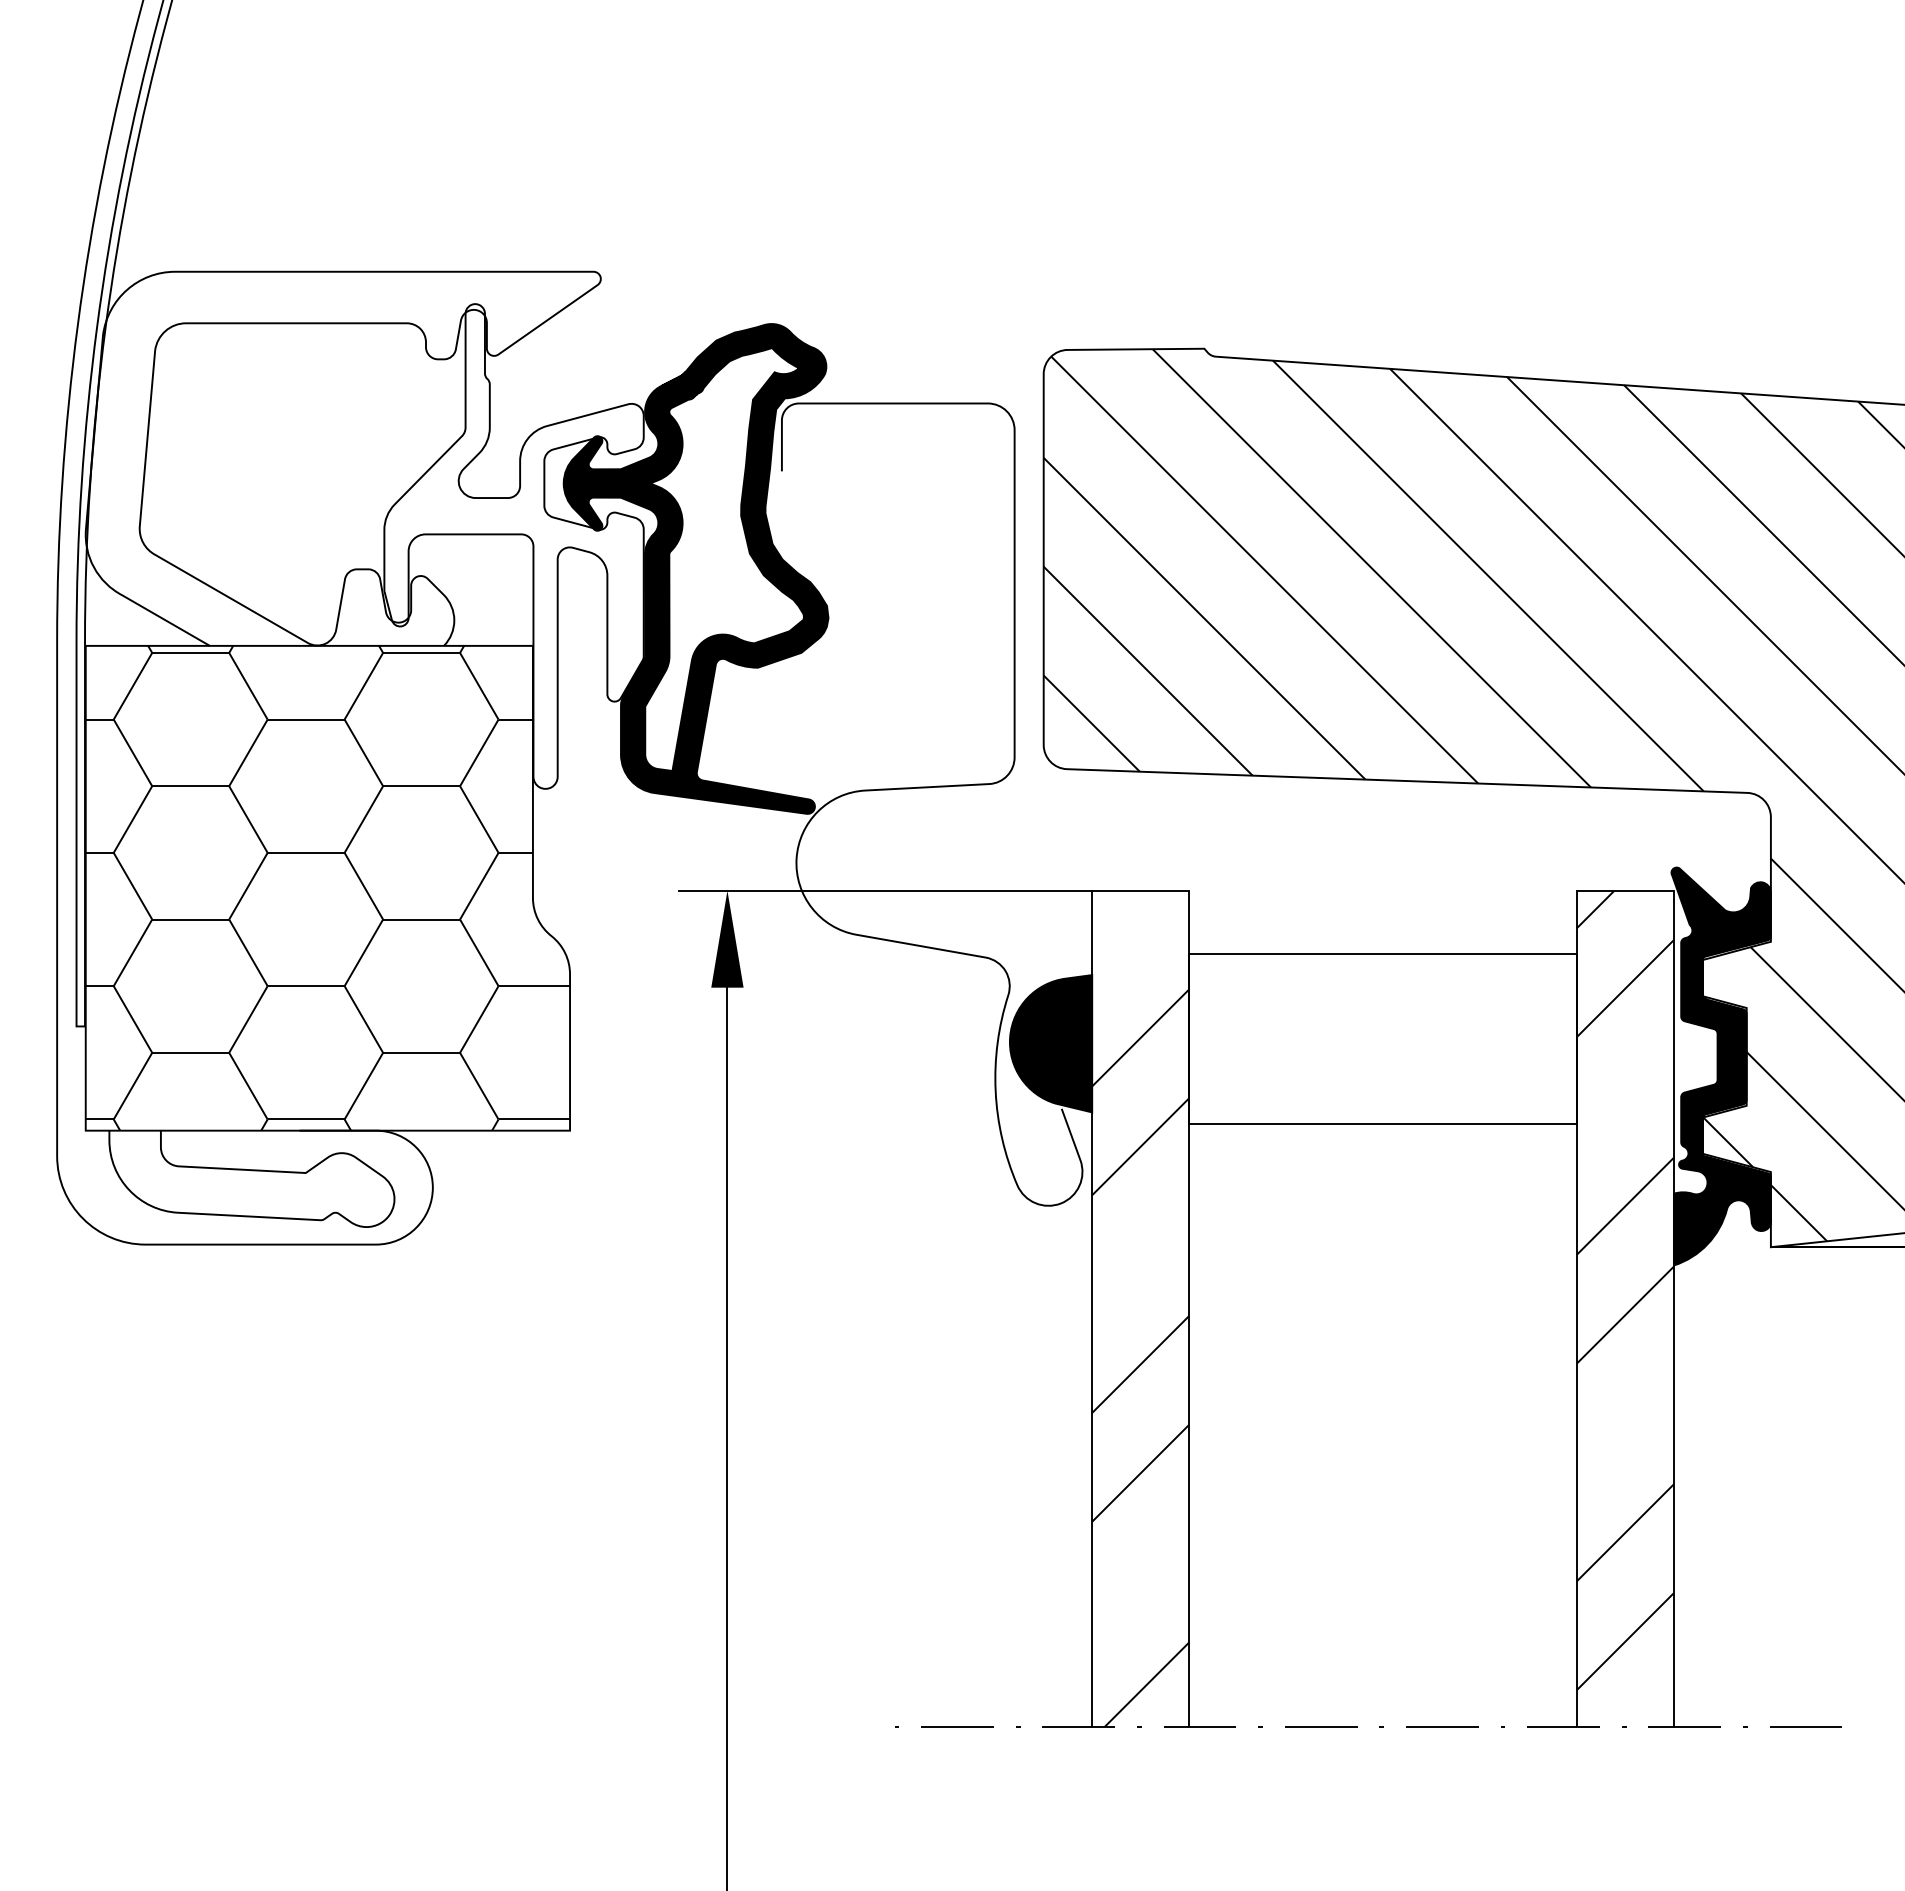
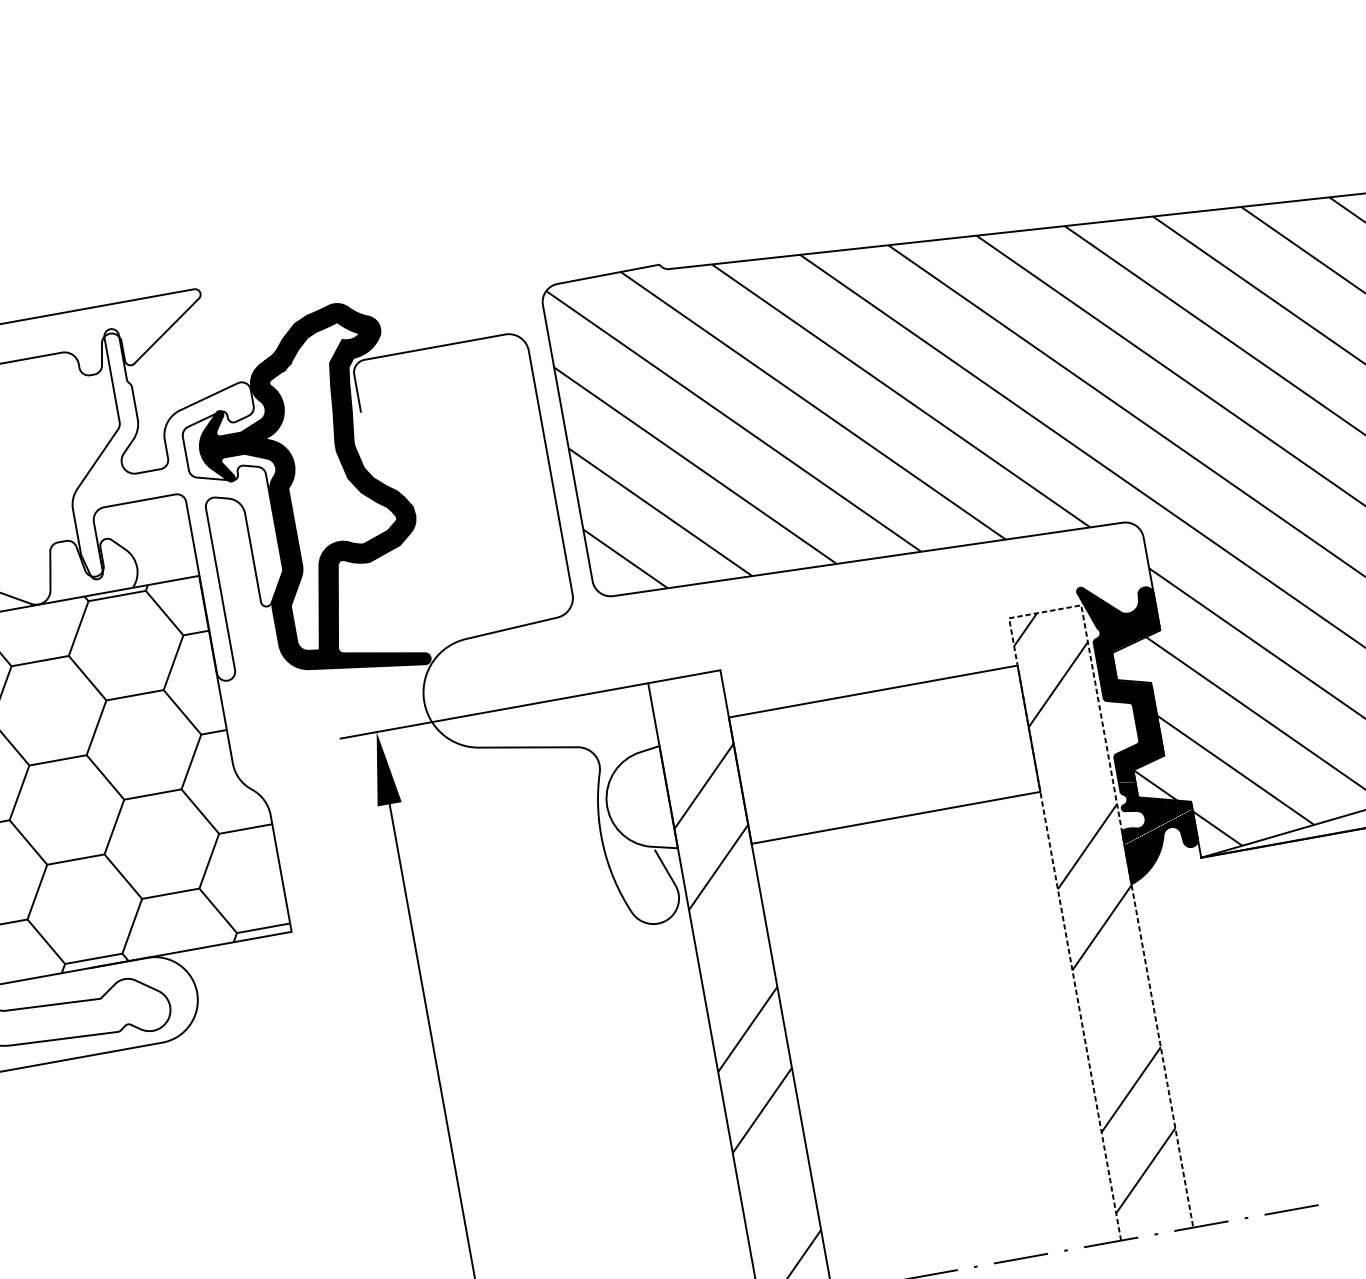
line: (1625, 890) -> (1045, 611), solid -> dashed
fill: (1050, 1043) -> (637, 802), removed

